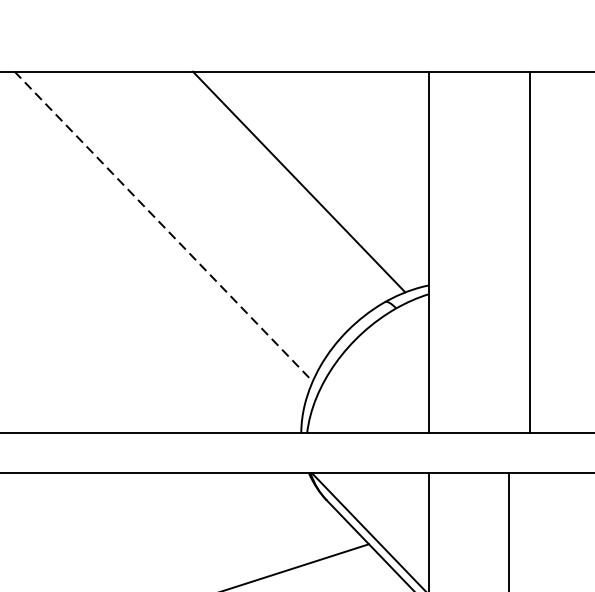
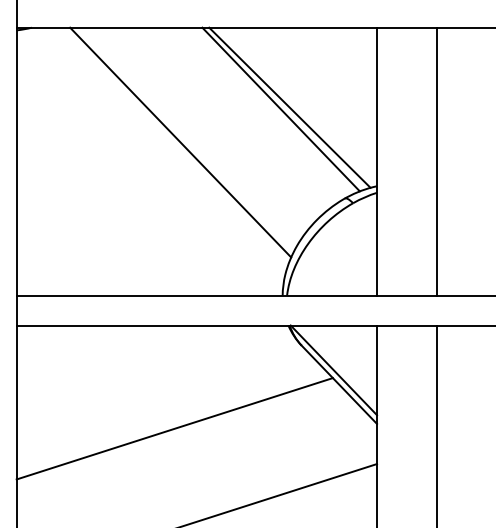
line: (310, 179) -> (289, 107), added
line: (164, 226) -> (181, 142), dashed -> solid
line: (530, 252) -> (436, 161), moved

